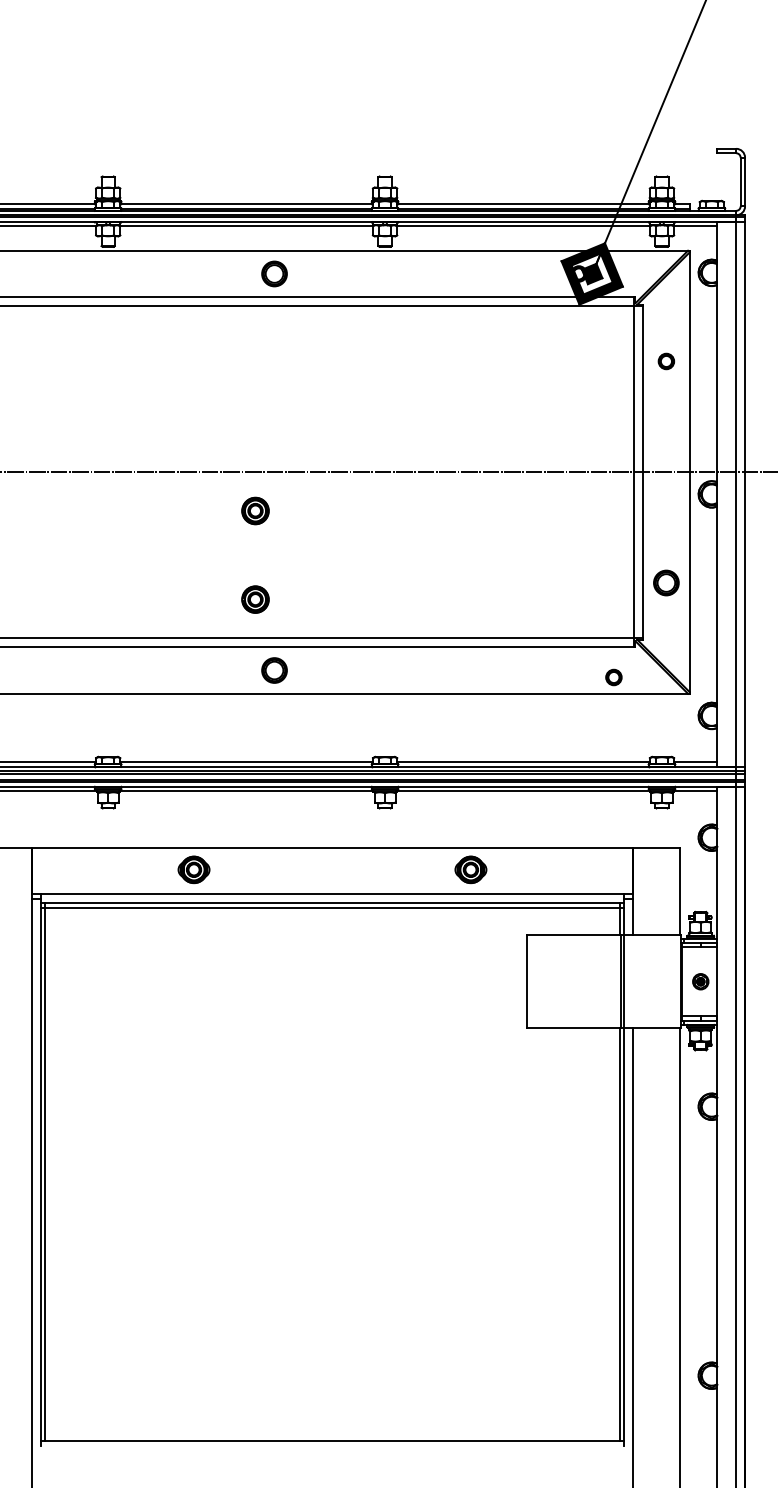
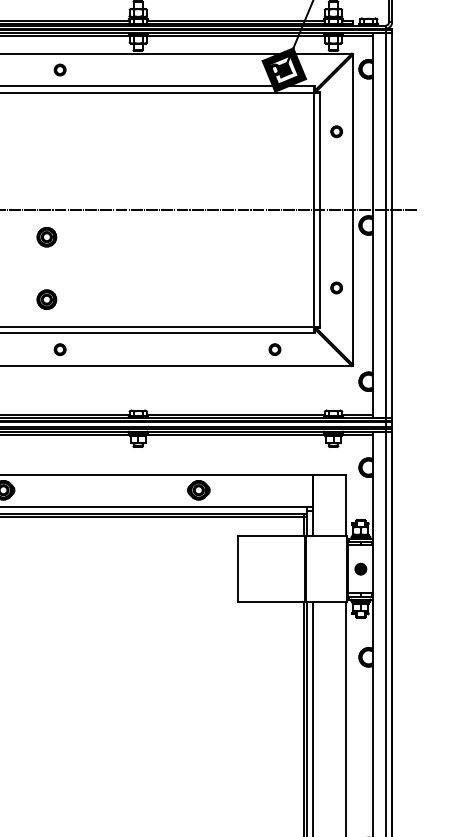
part: (273, 273) -> (59, 69), size x0.62
part: (666, 582) -> (336, 287), size x0.62
part: (273, 670) -> (59, 349), size x0.62
part: (613, 677) -> (274, 349), moved

